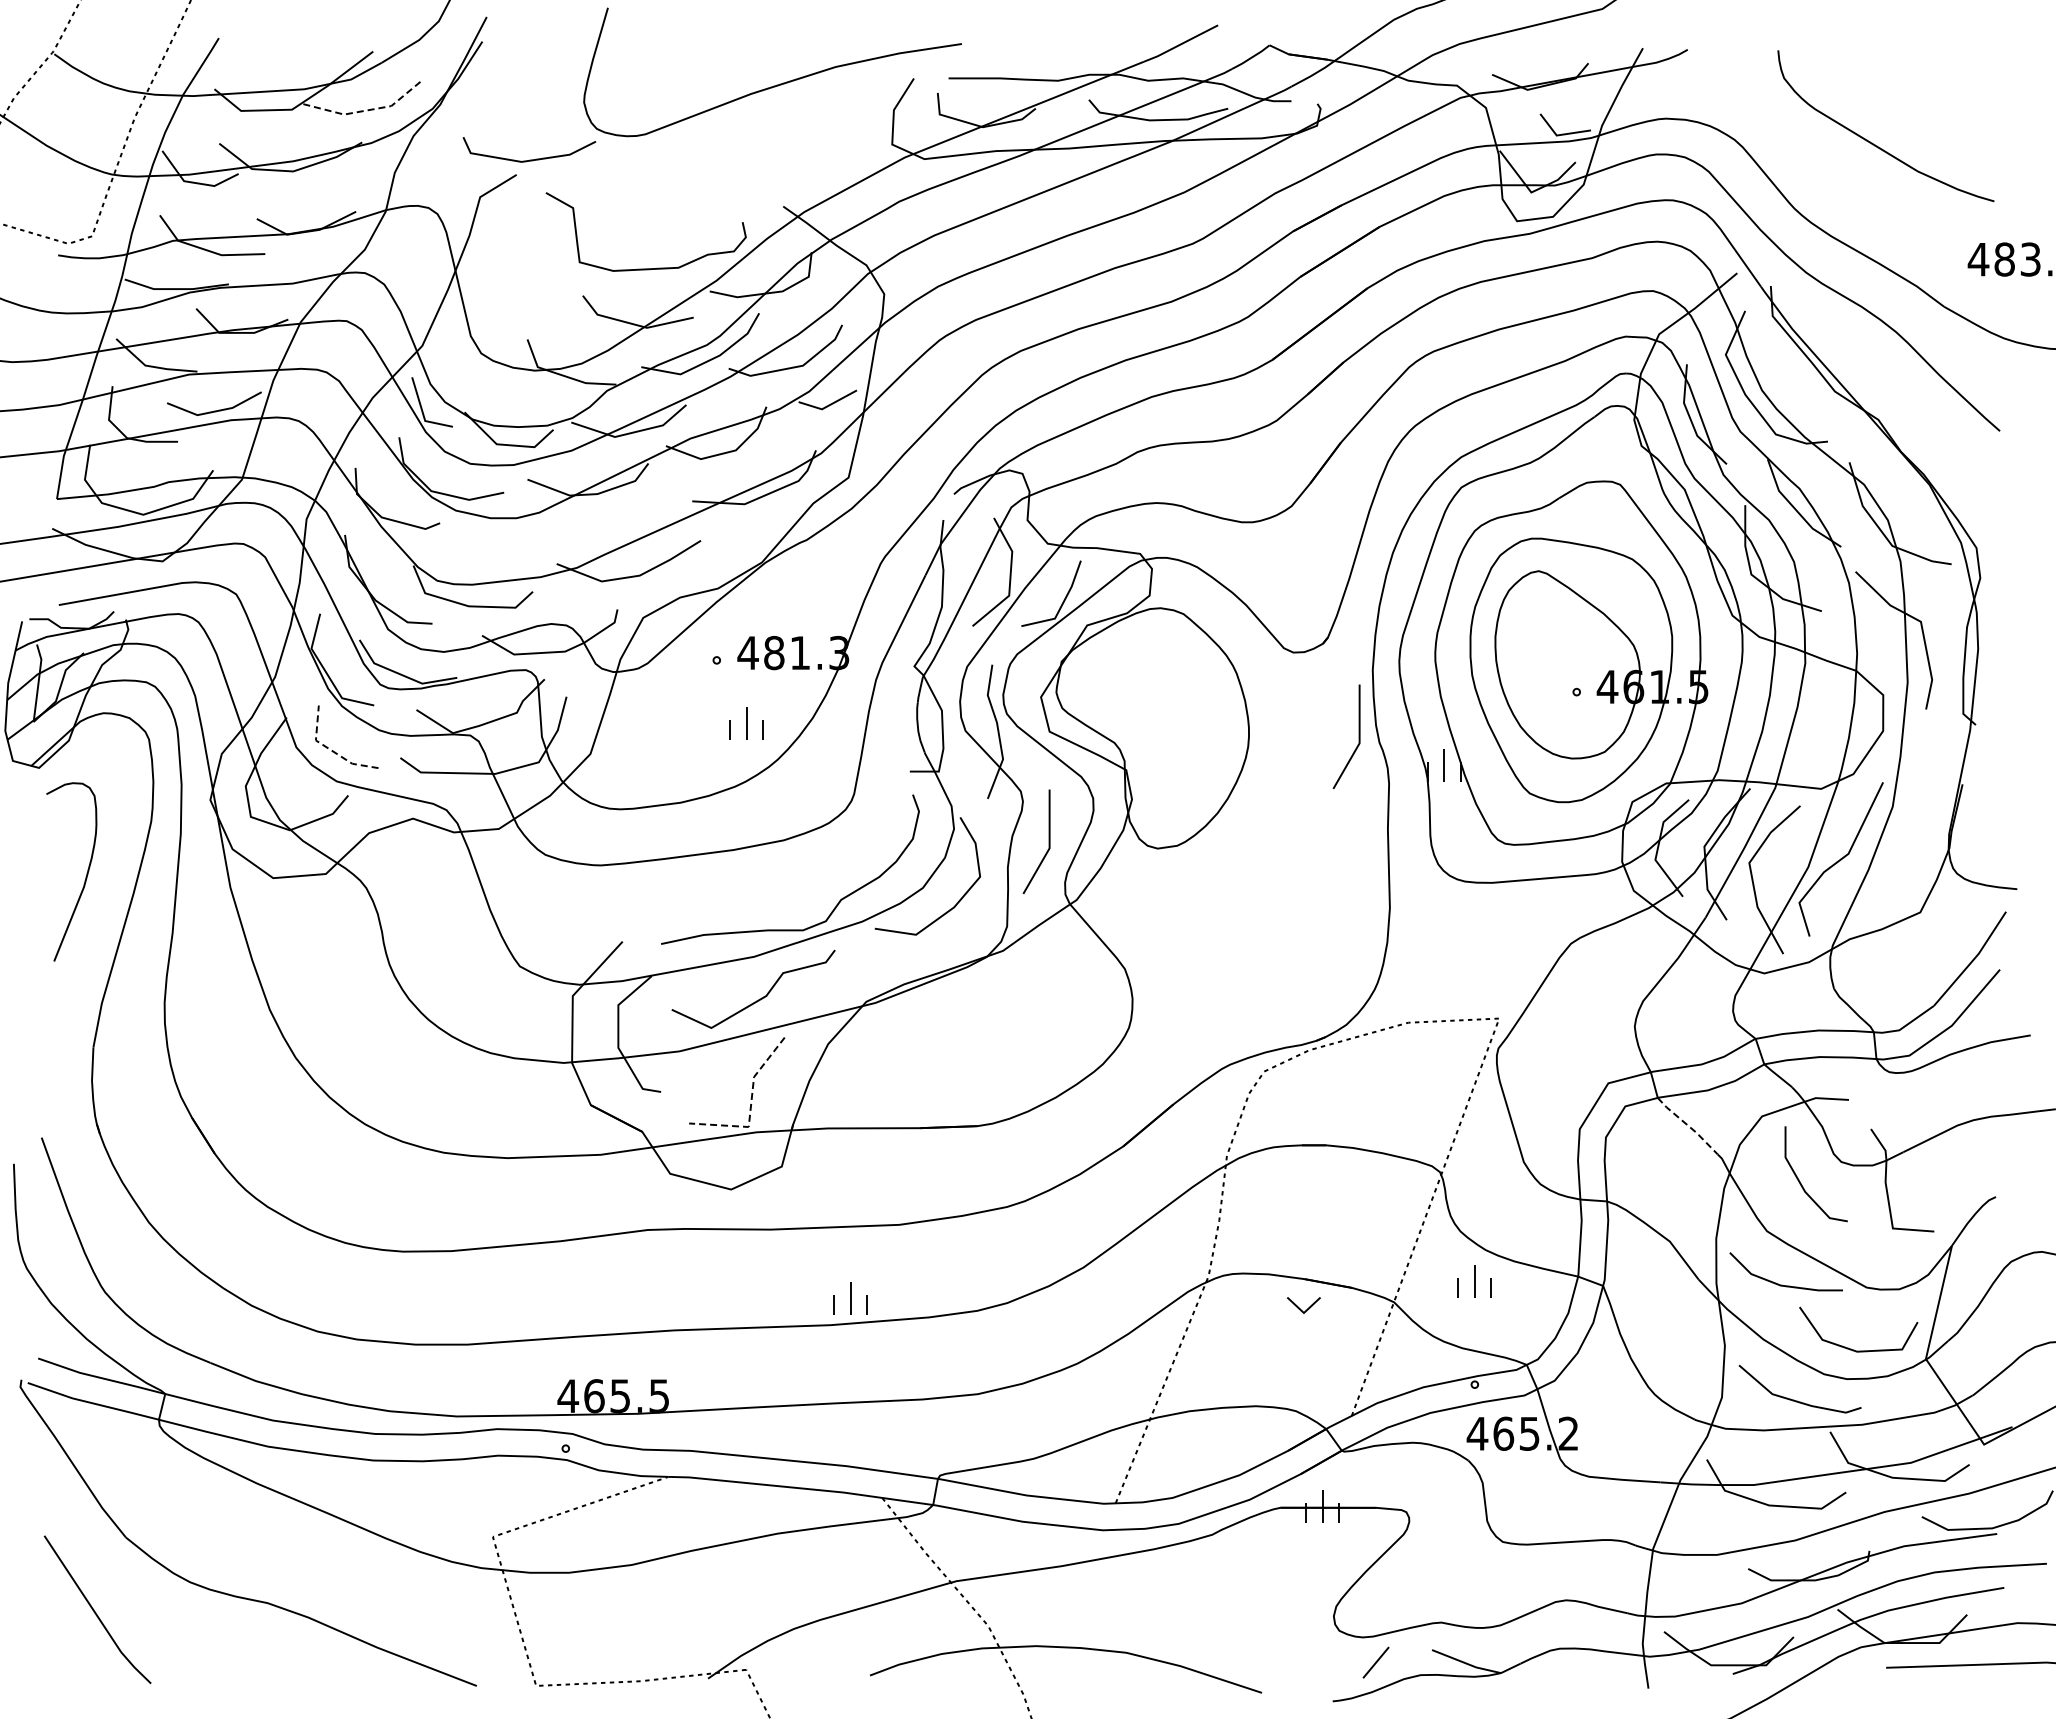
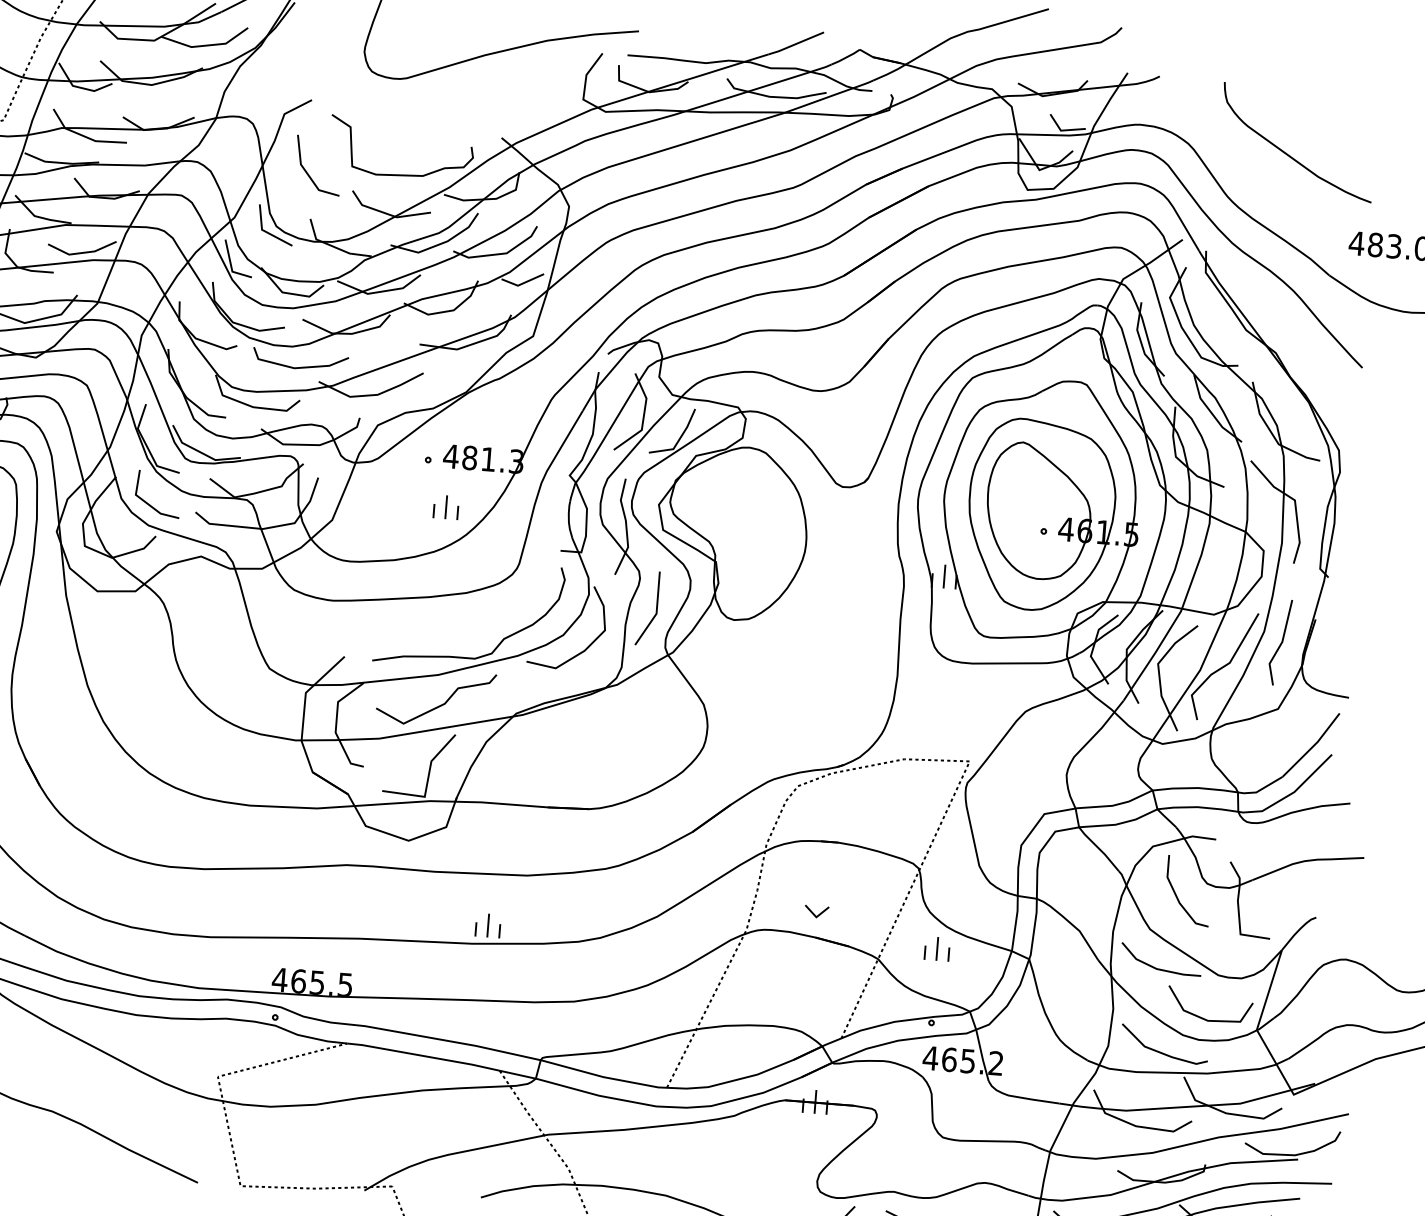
line: (363, 111) -> (205, 45), dashed -> solid
line: (529, 159) -> (300, 366), moved
line: (519, 276) -> (308, 173), added
line: (473, 363) -> (270, 233), added
line: (1358, 736) -> (884, 550), removed
line: (330, 749) -> (145, 502), dashed -> solid
line: (1916, 821) -> (1280, 643), added
line: (750, 1107) -> (427, 782), dashed -> solid
line: (1688, 1125) -> (1099, 848), dashed -> solid
part: (1303, 1305) -> (816, 911), moved

